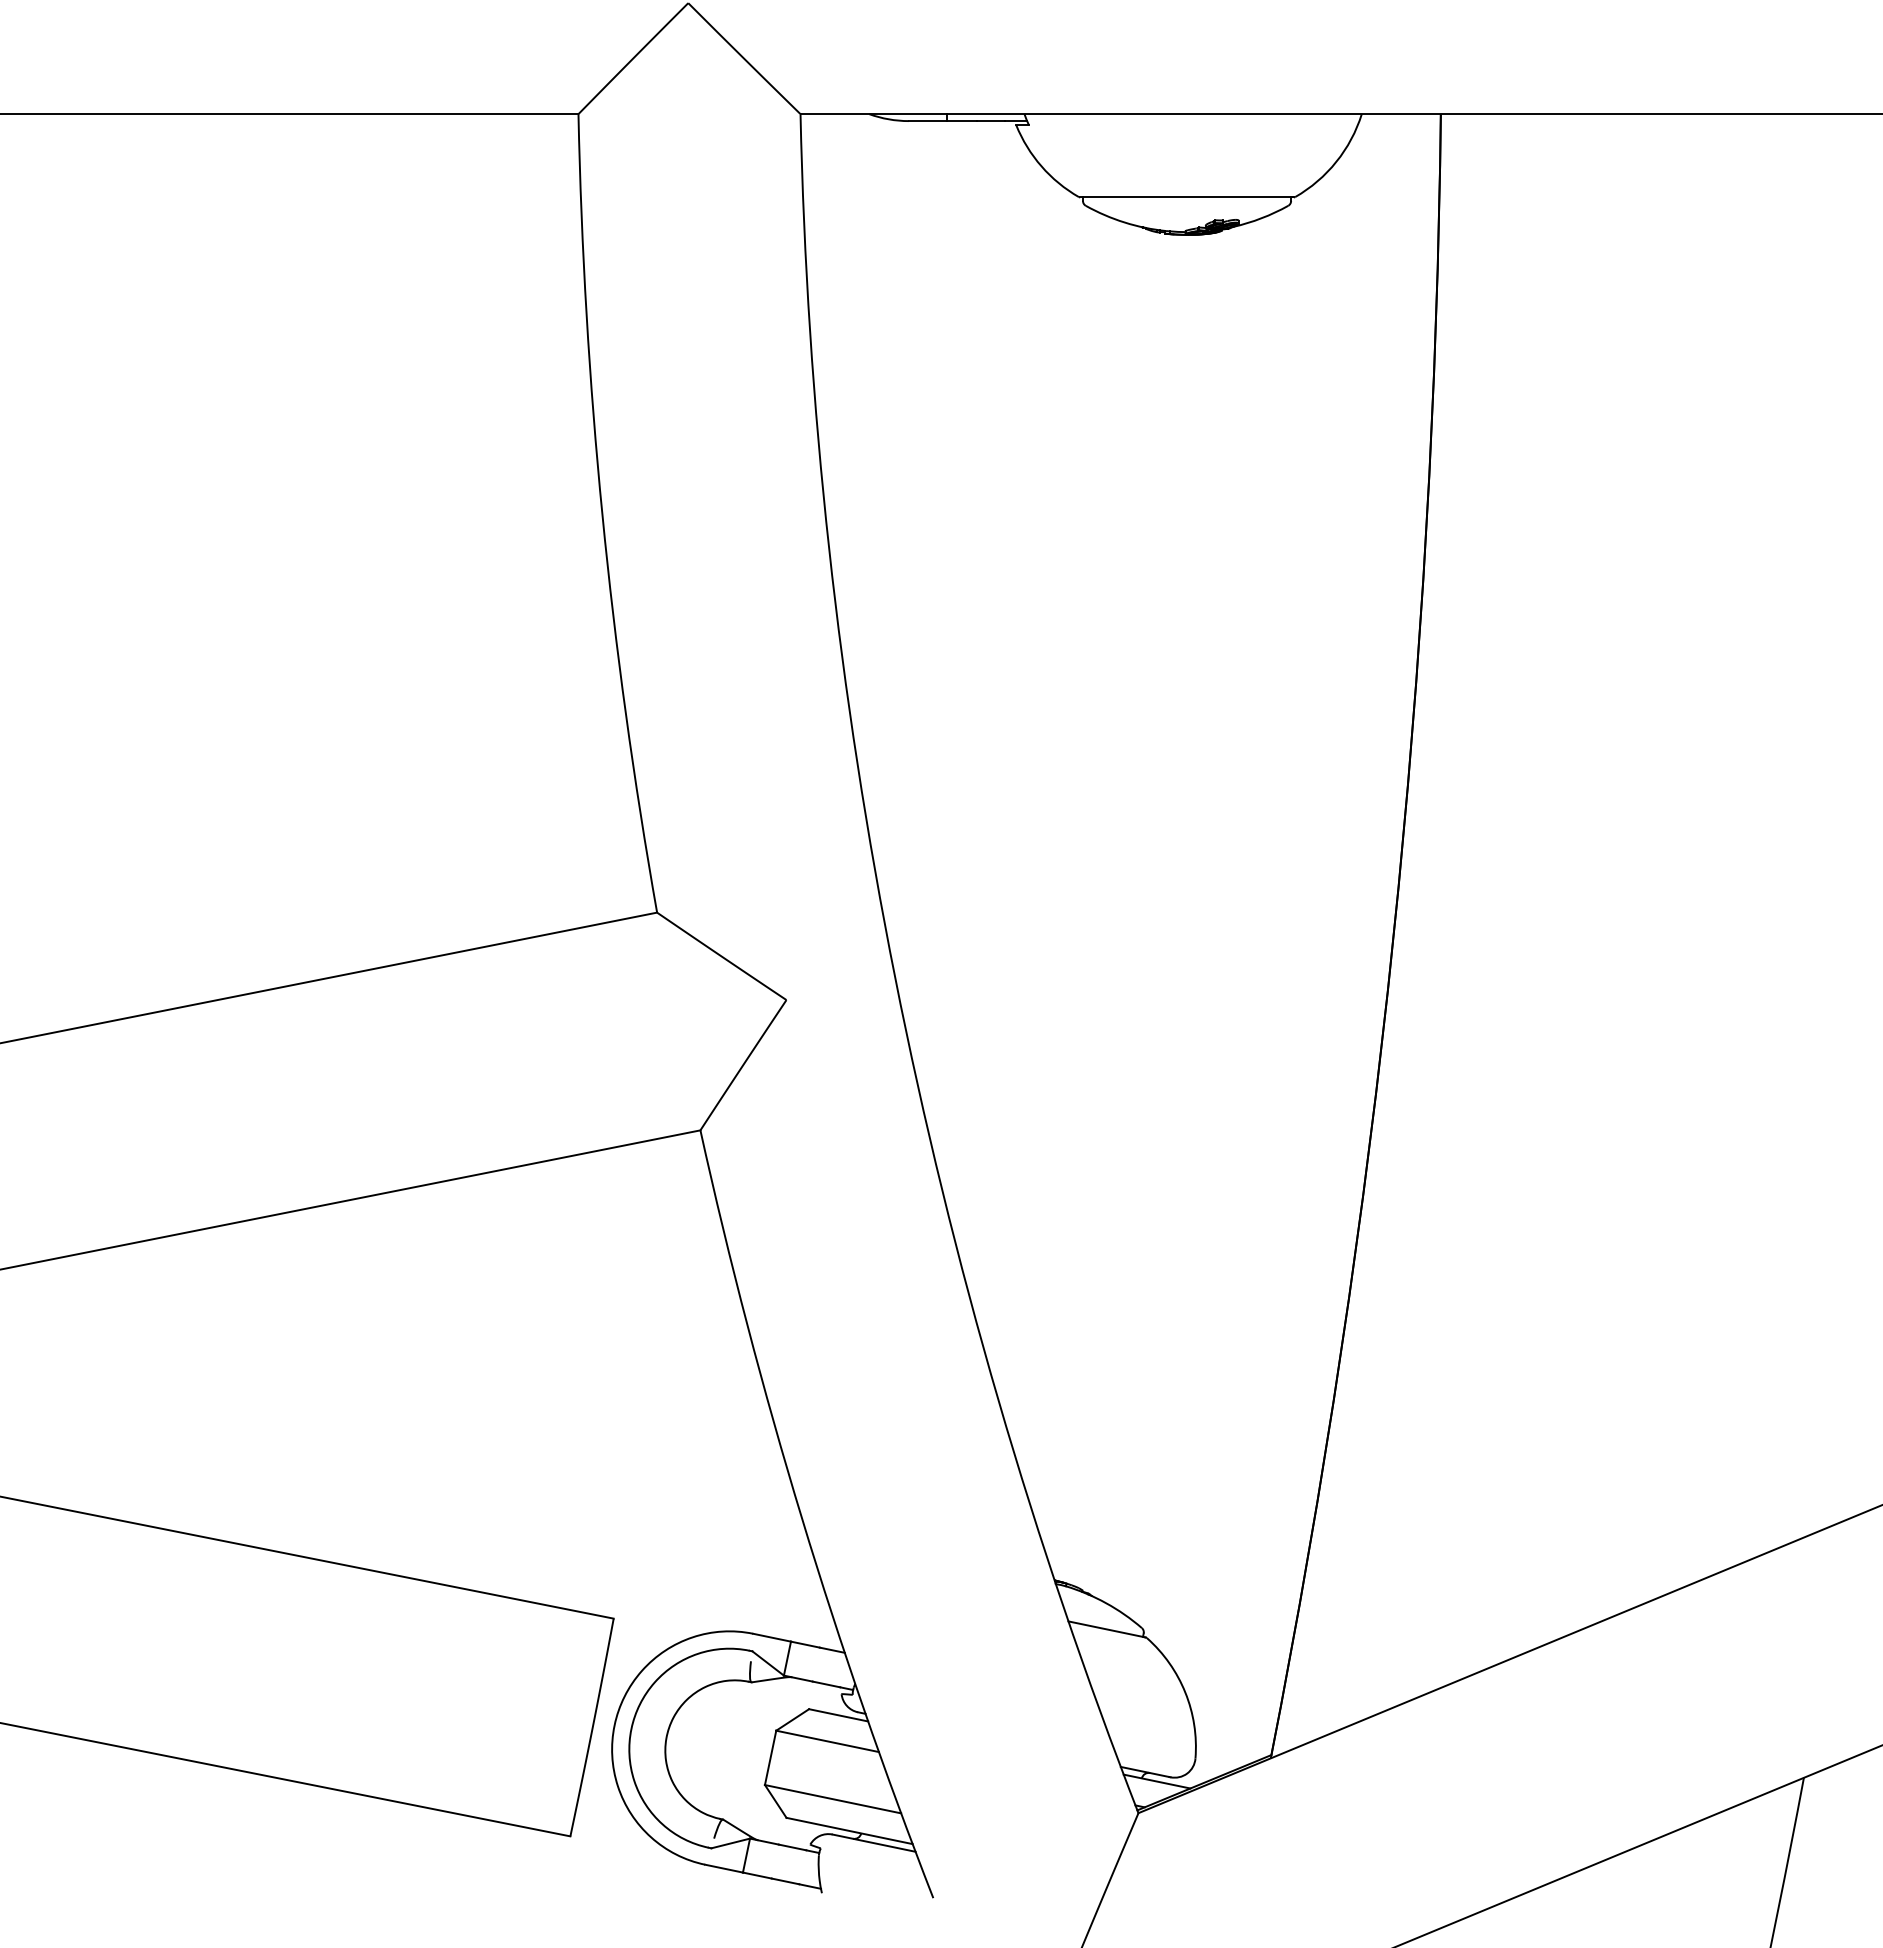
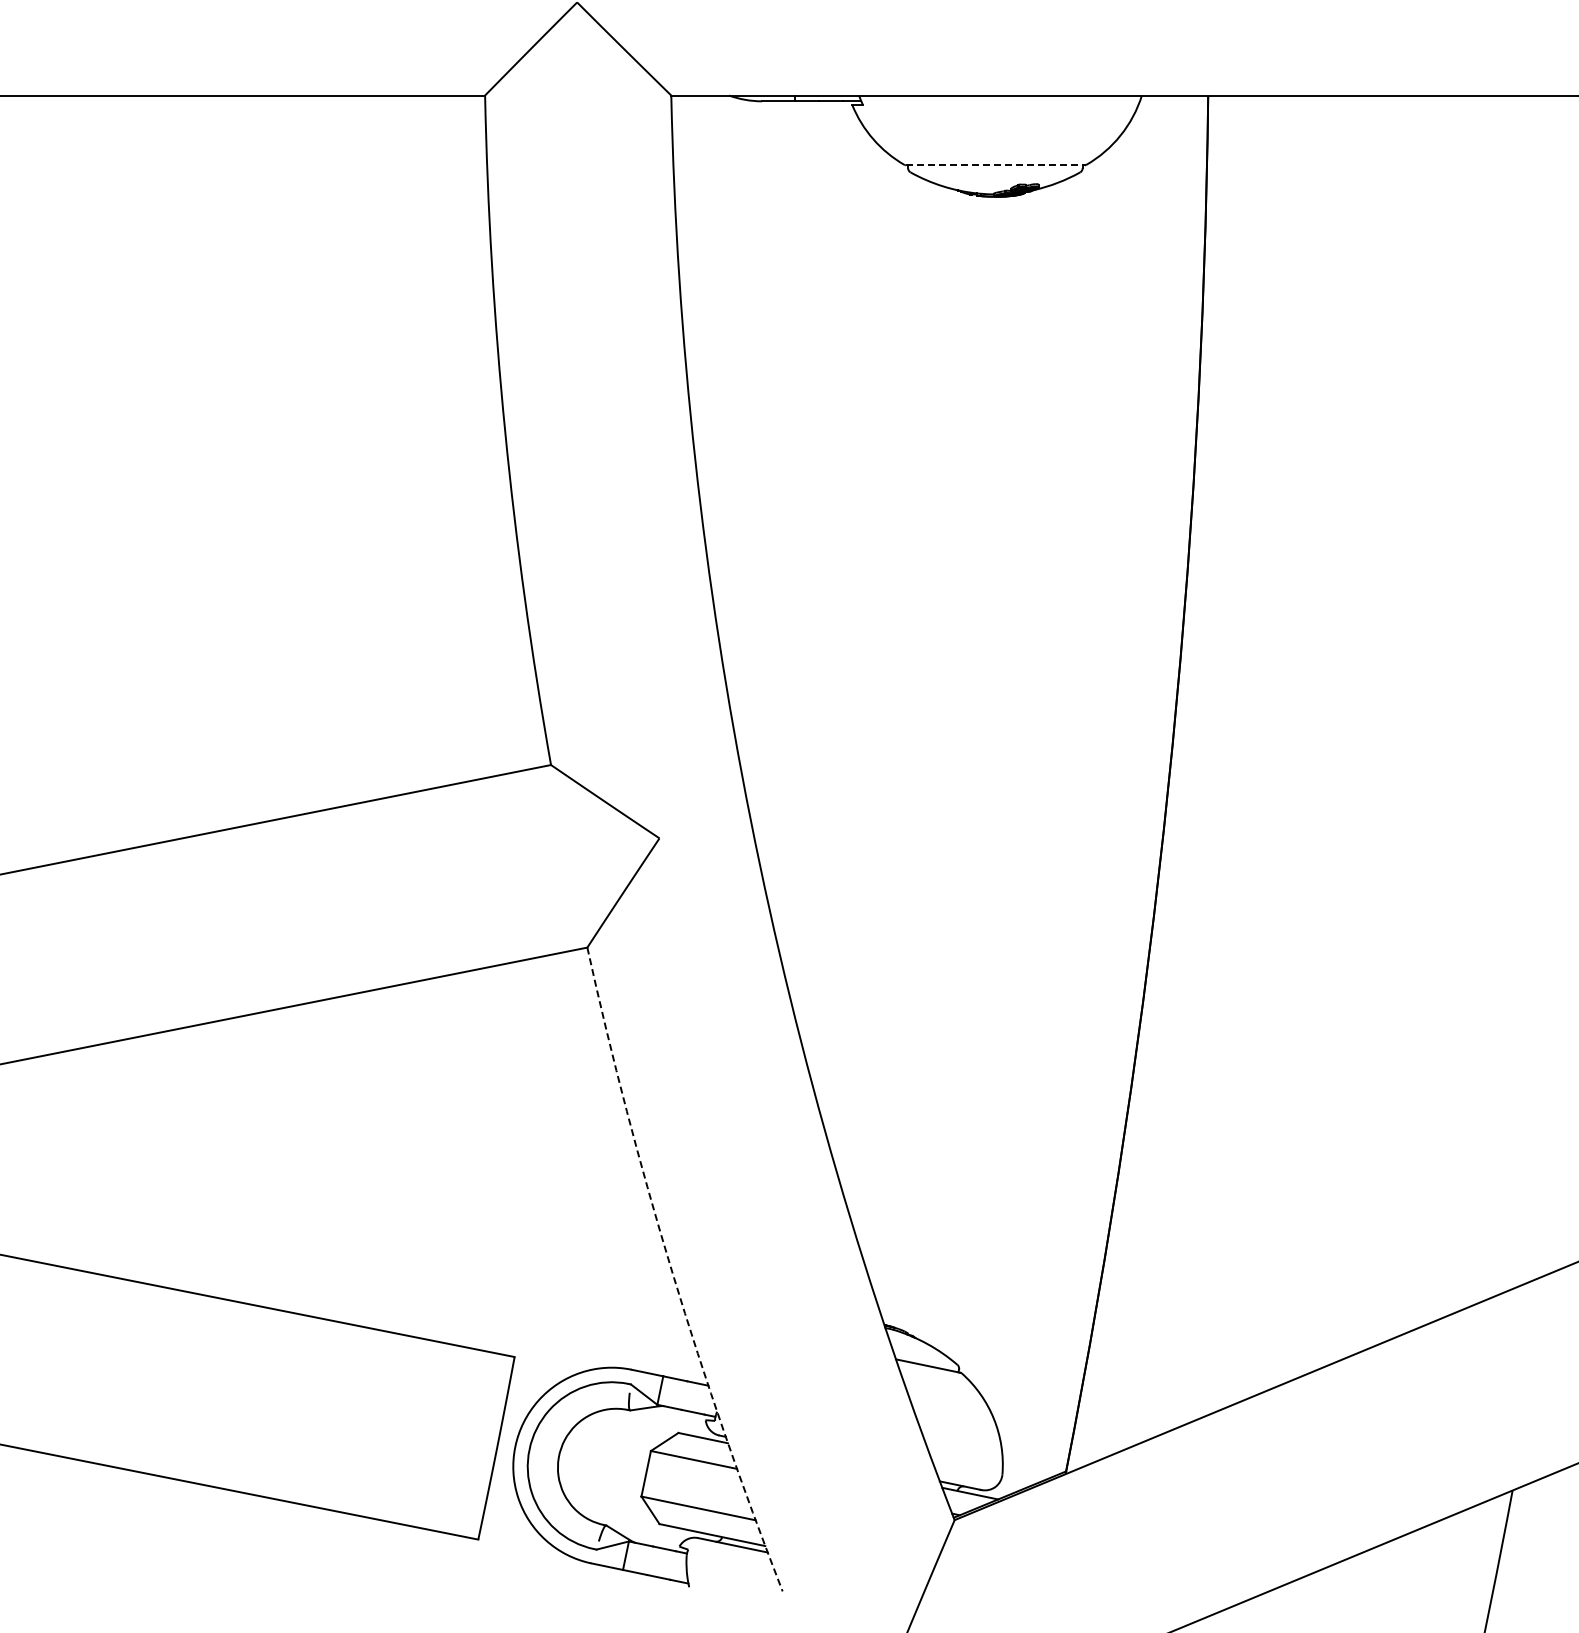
line: (1187, 197) -> (995, 165), solid -> dashed
arc: (801, 1519) -> (672, 1273), solid -> dashed

